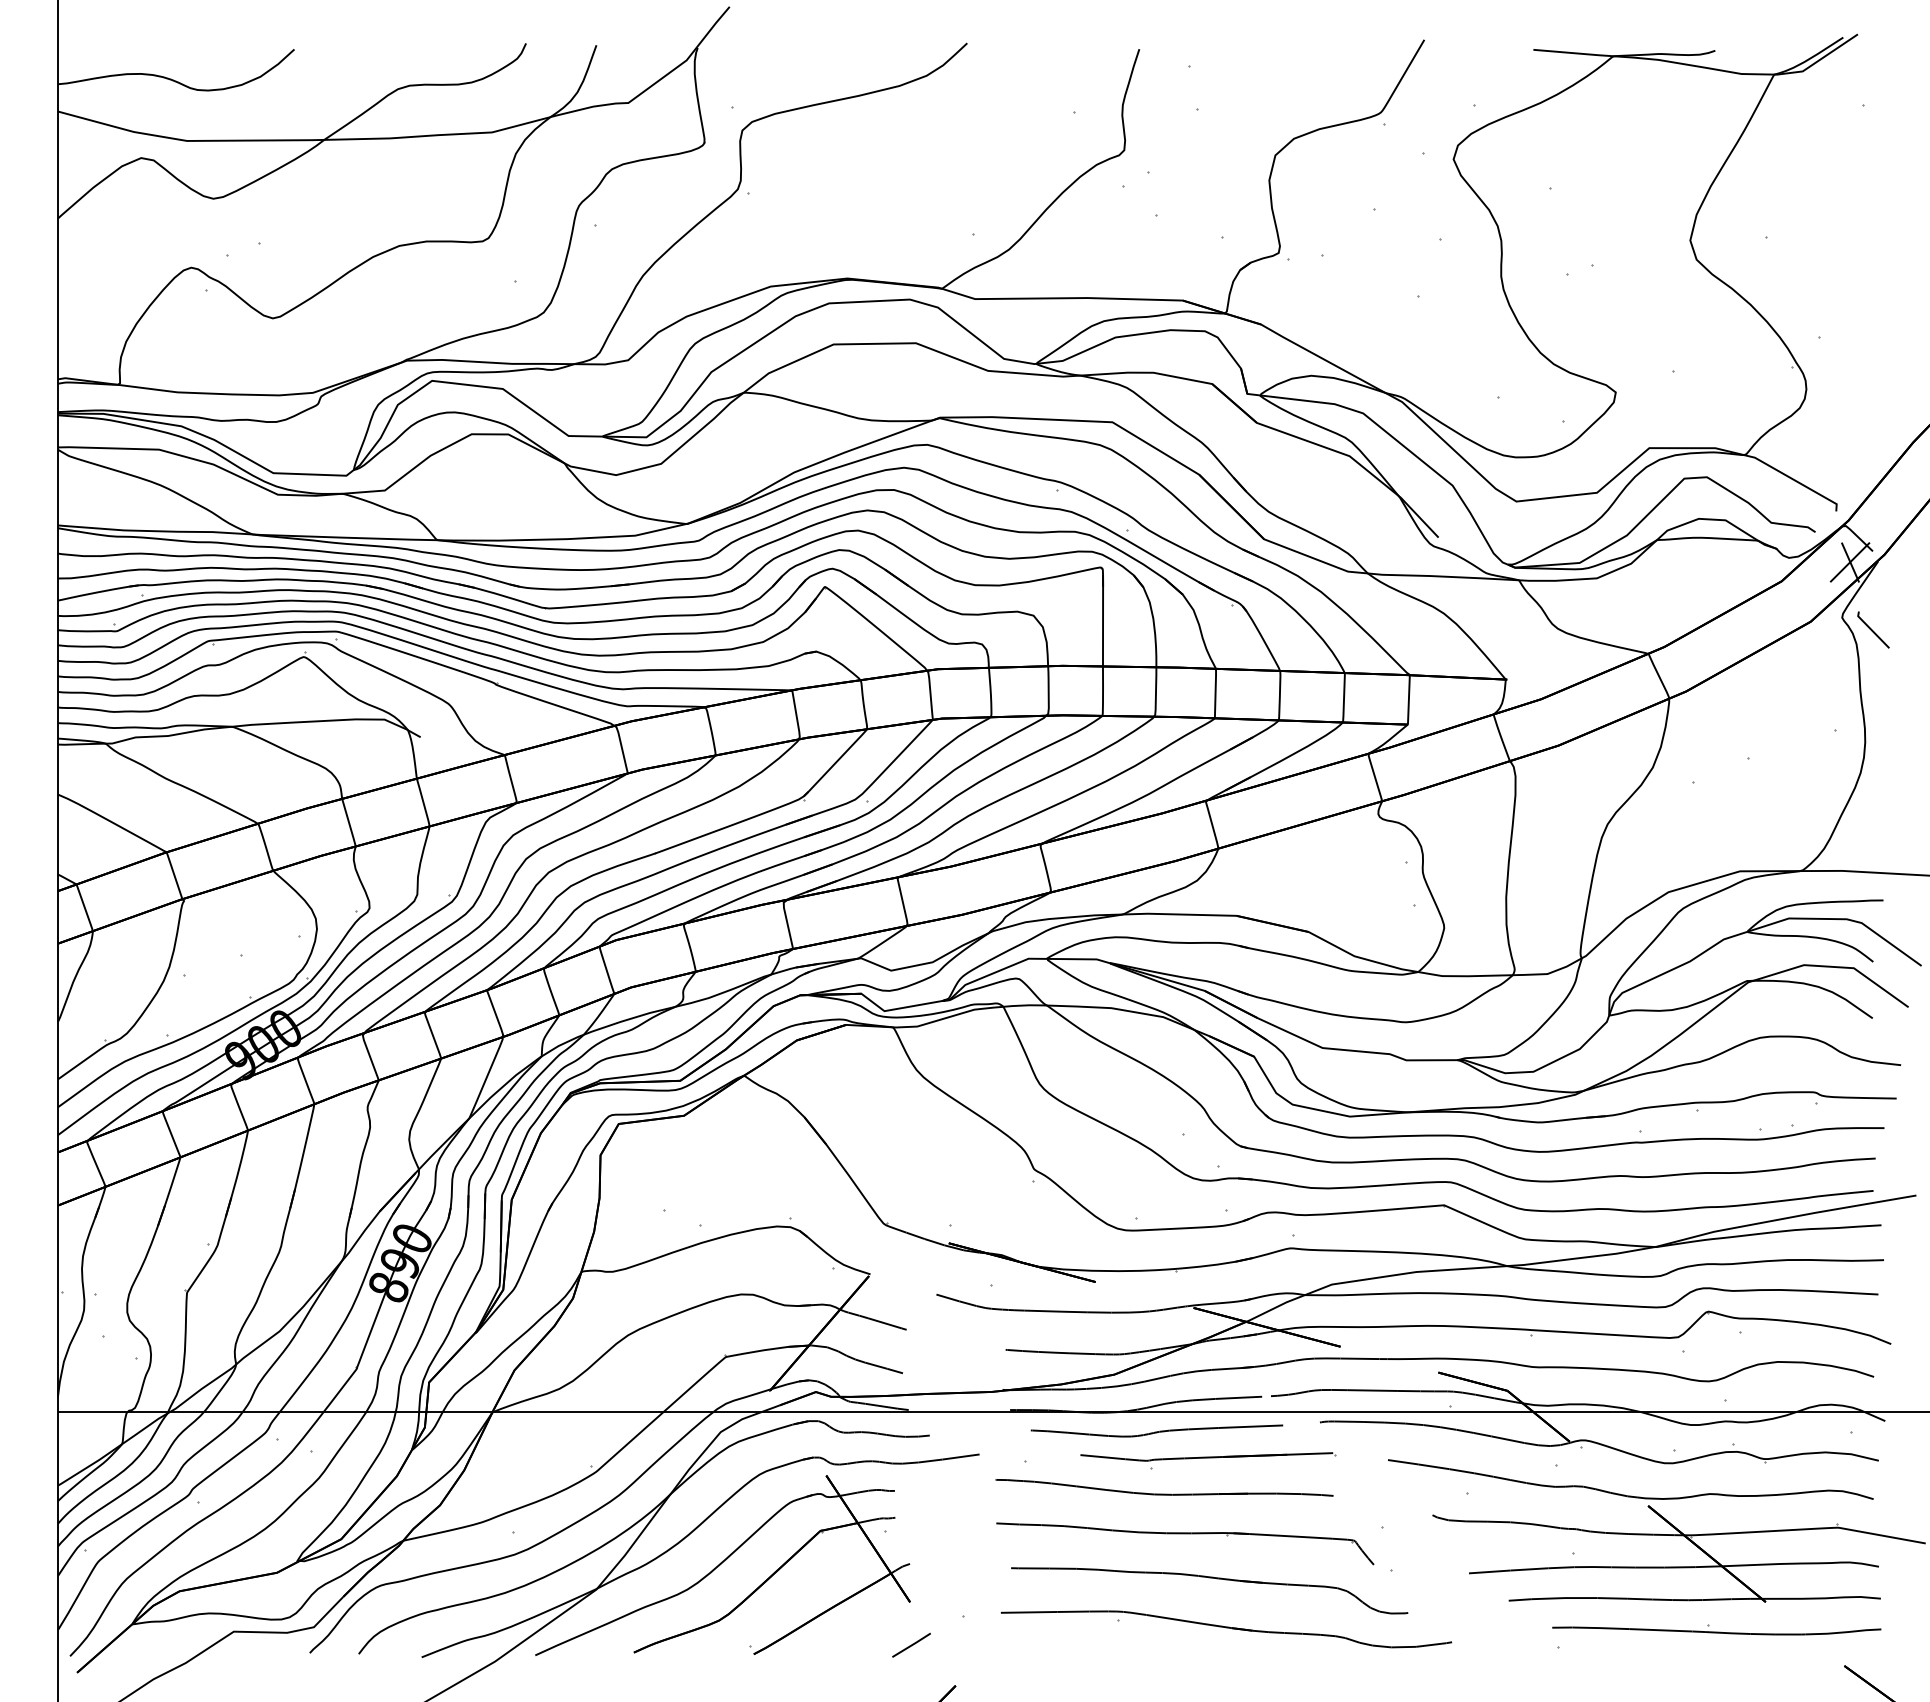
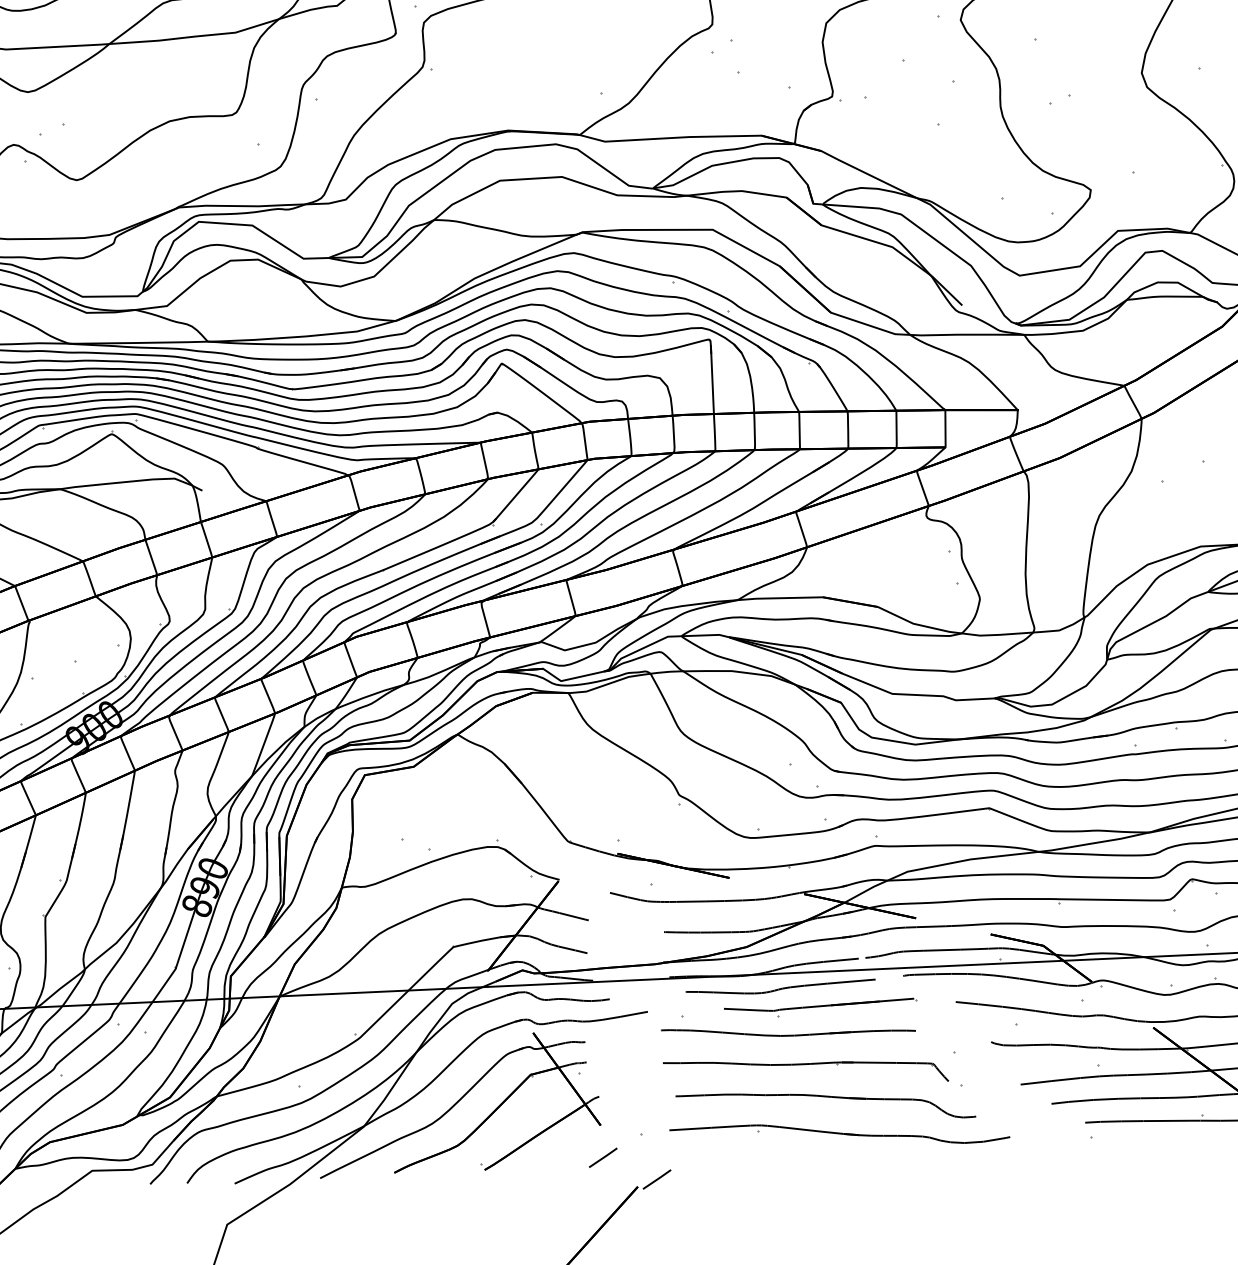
line: (981, 1676) -> (656, 1178), added

